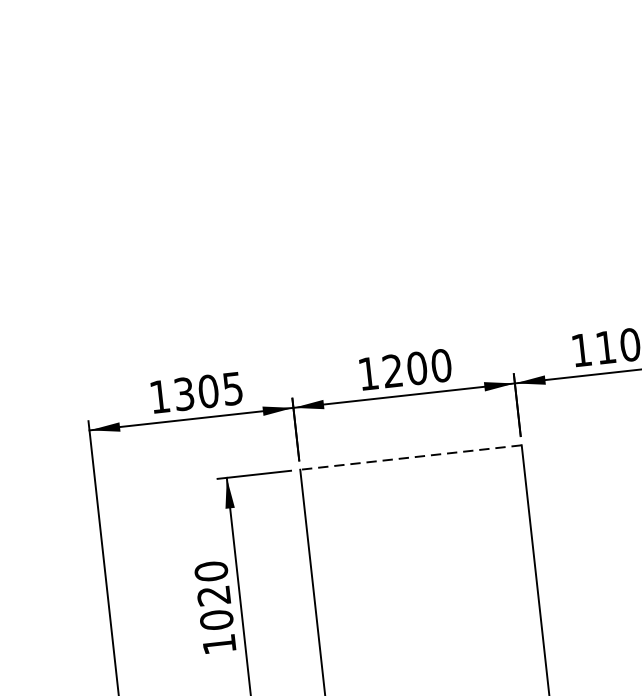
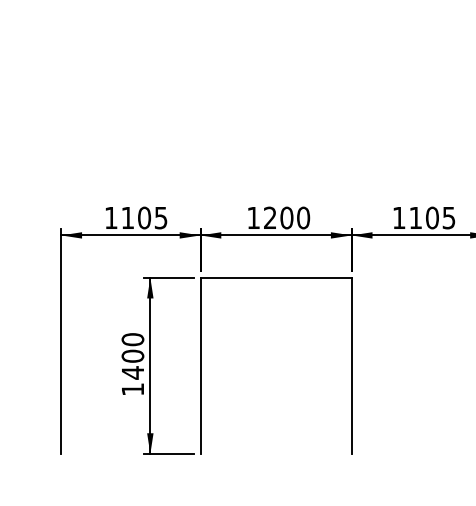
text: (183, 393) -> (127, 217), 1305 -> 1105
line: (411, 457) -> (276, 277), dashed -> solid
text: (214, 607) -> (132, 364), 1020 -> 1400

